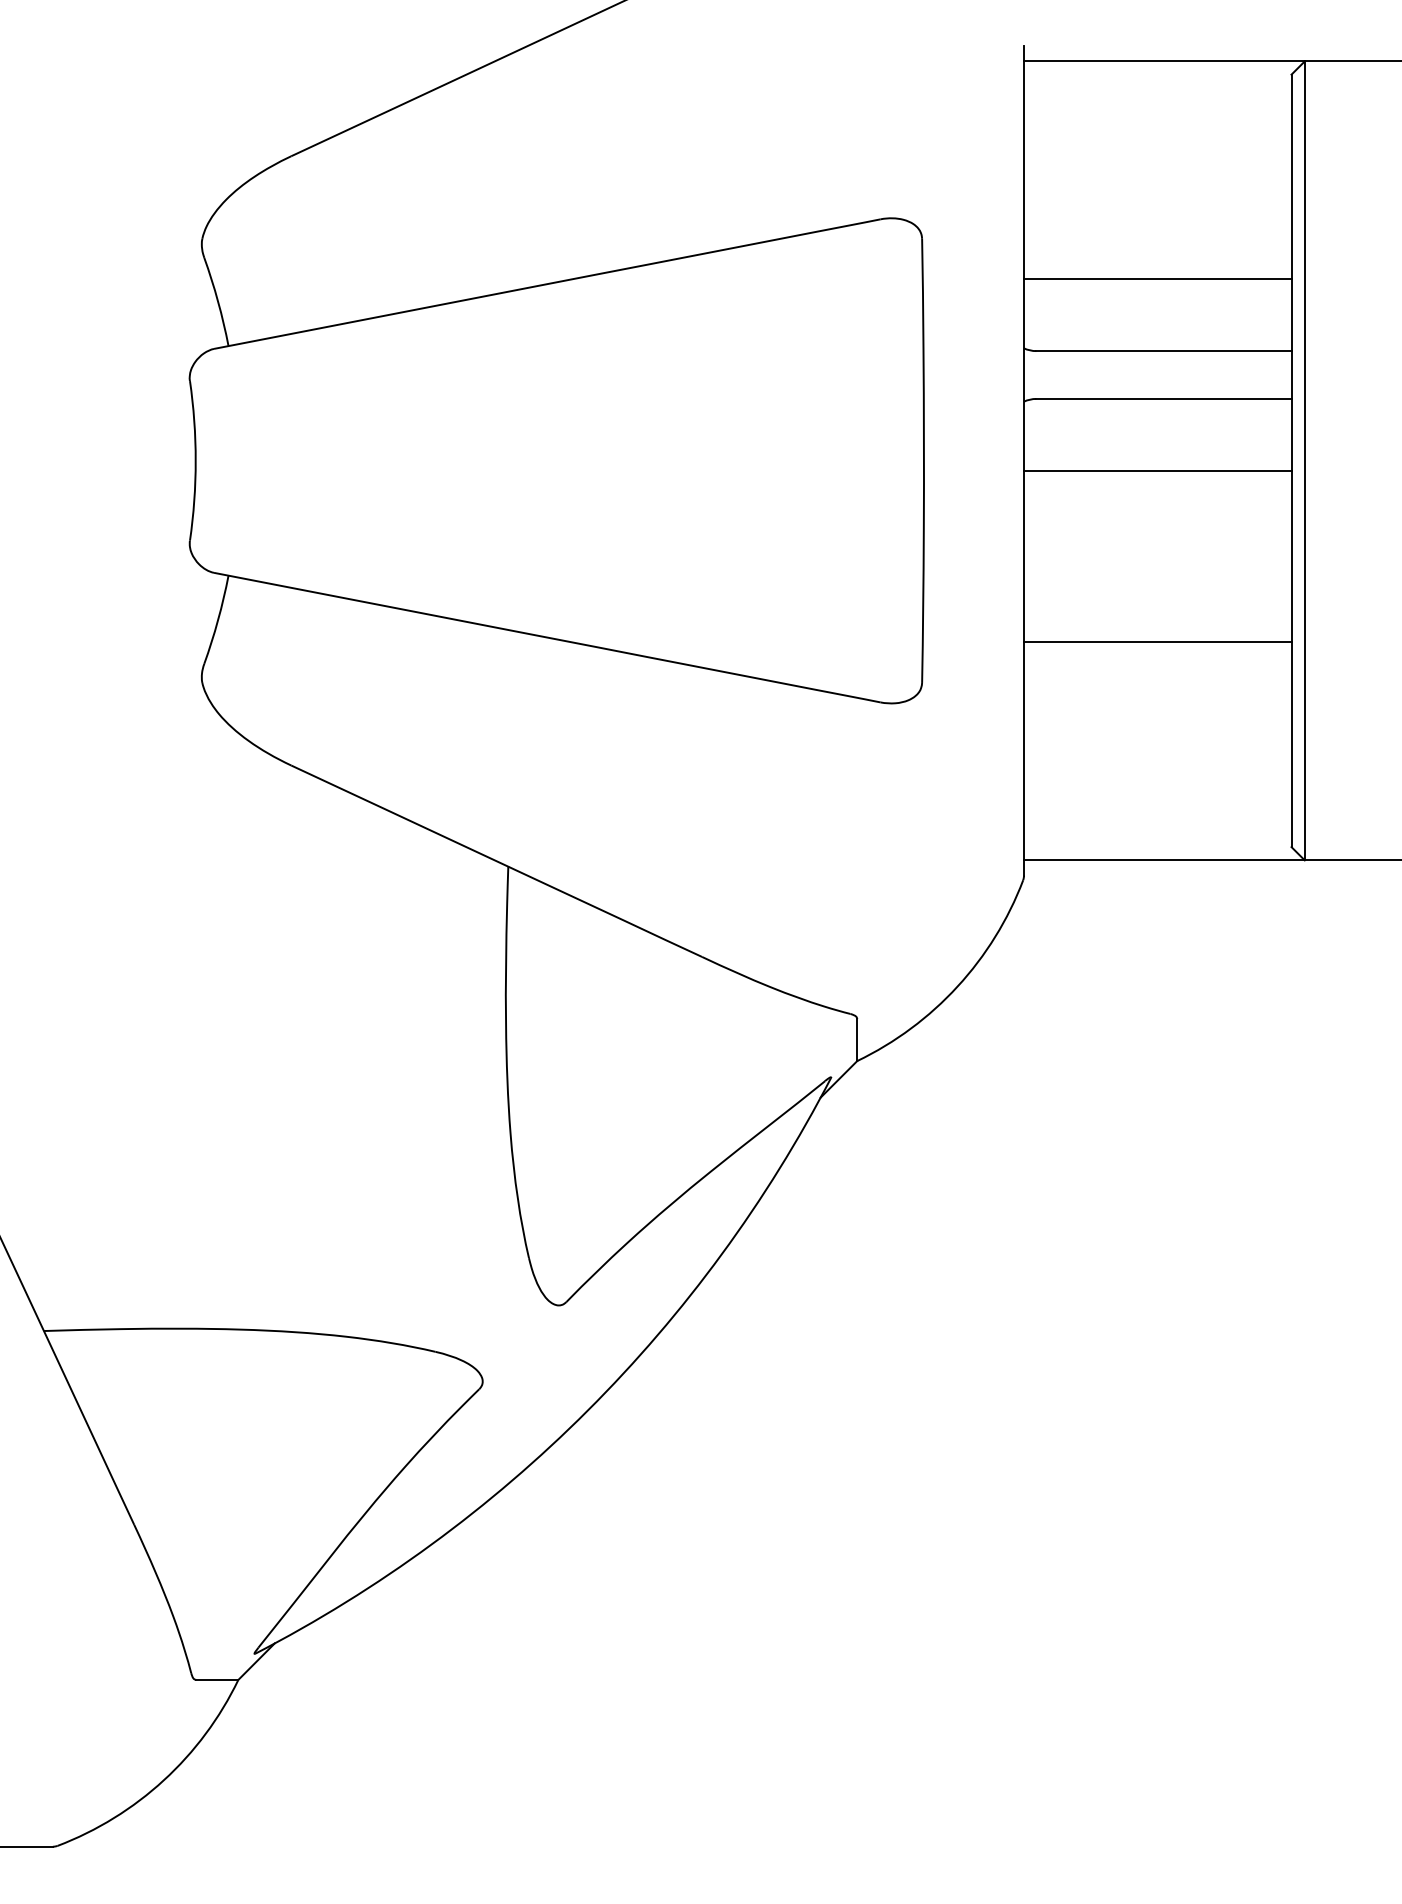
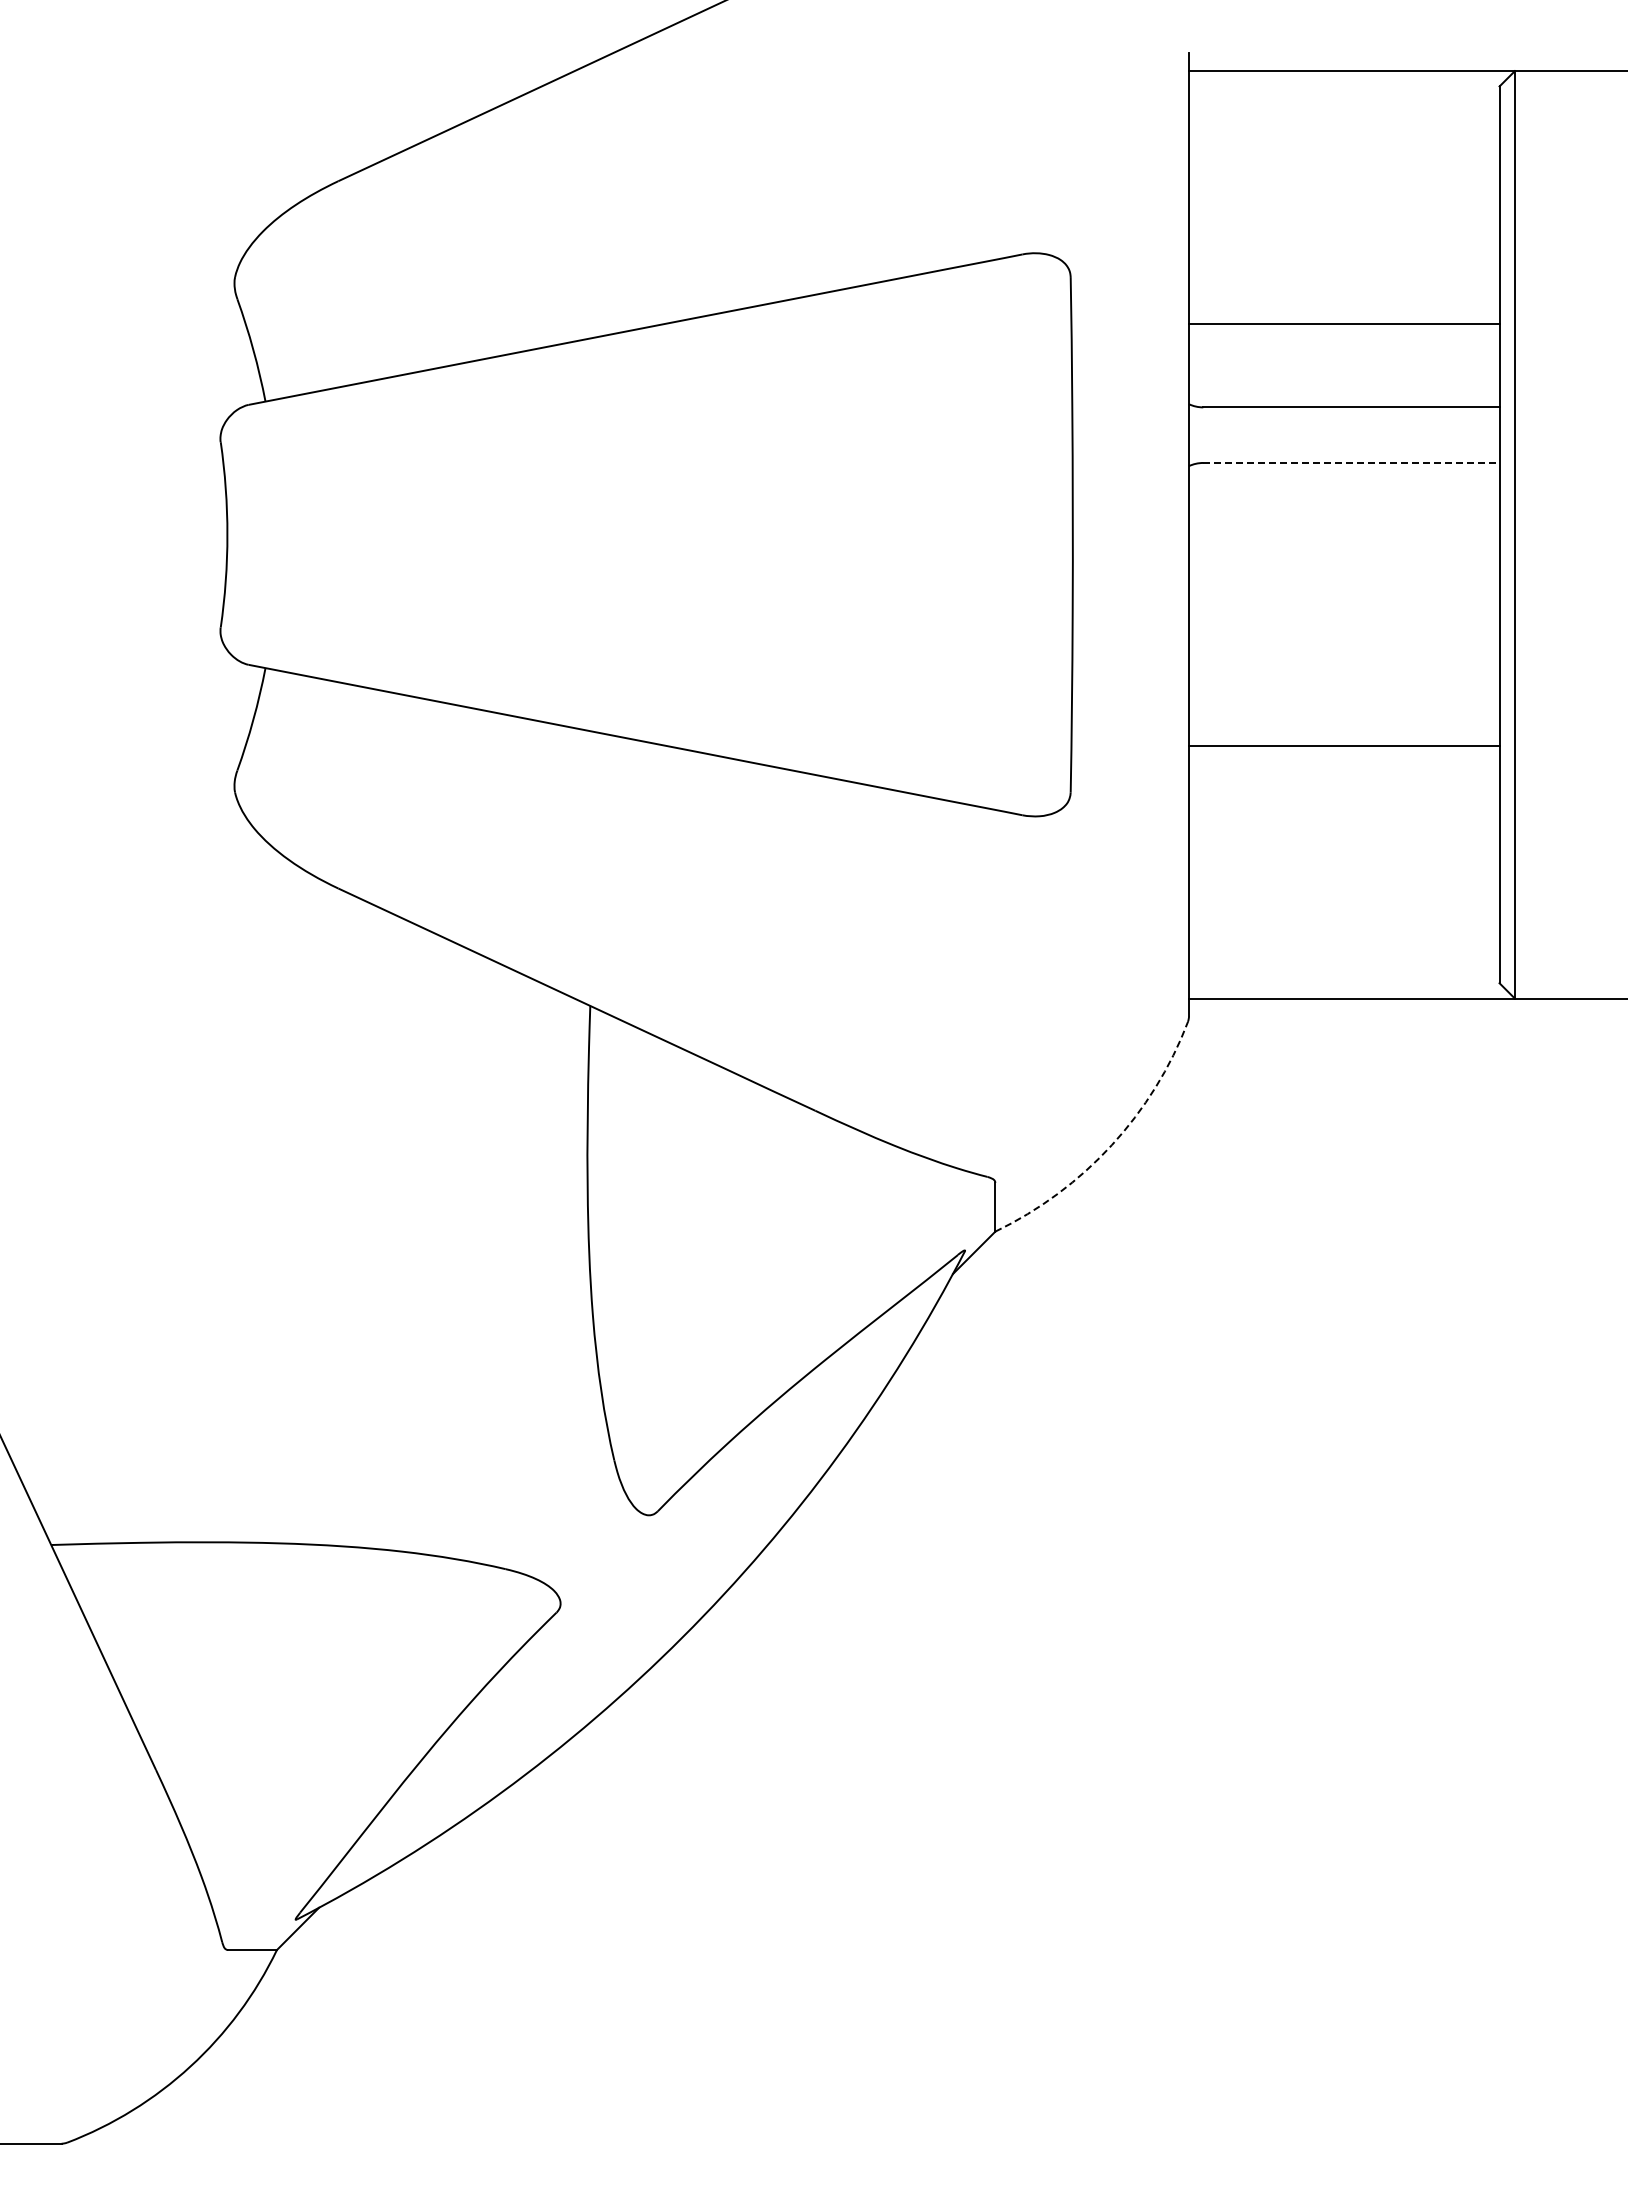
line: (1164, 398) -> (1351, 462), solid -> dashed
line: (1157, 470) -> (1343, 546), removed
arc: (957, 986) -> (1111, 1145), solid -> dashed

